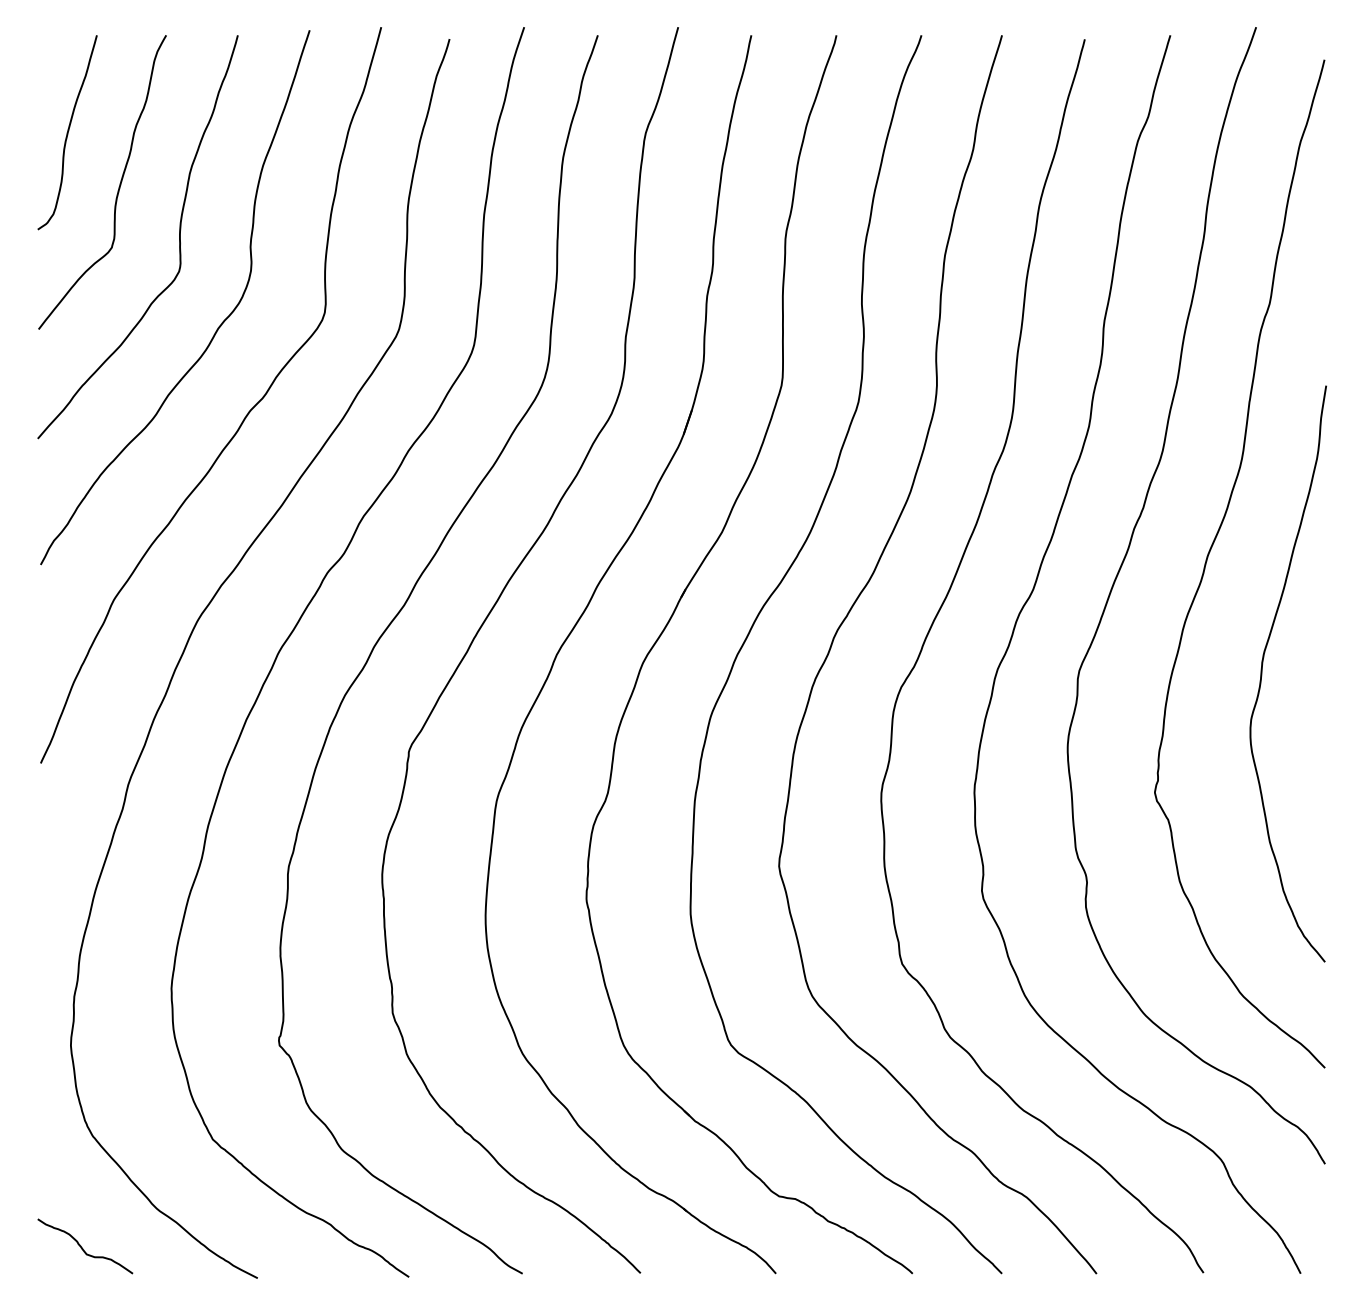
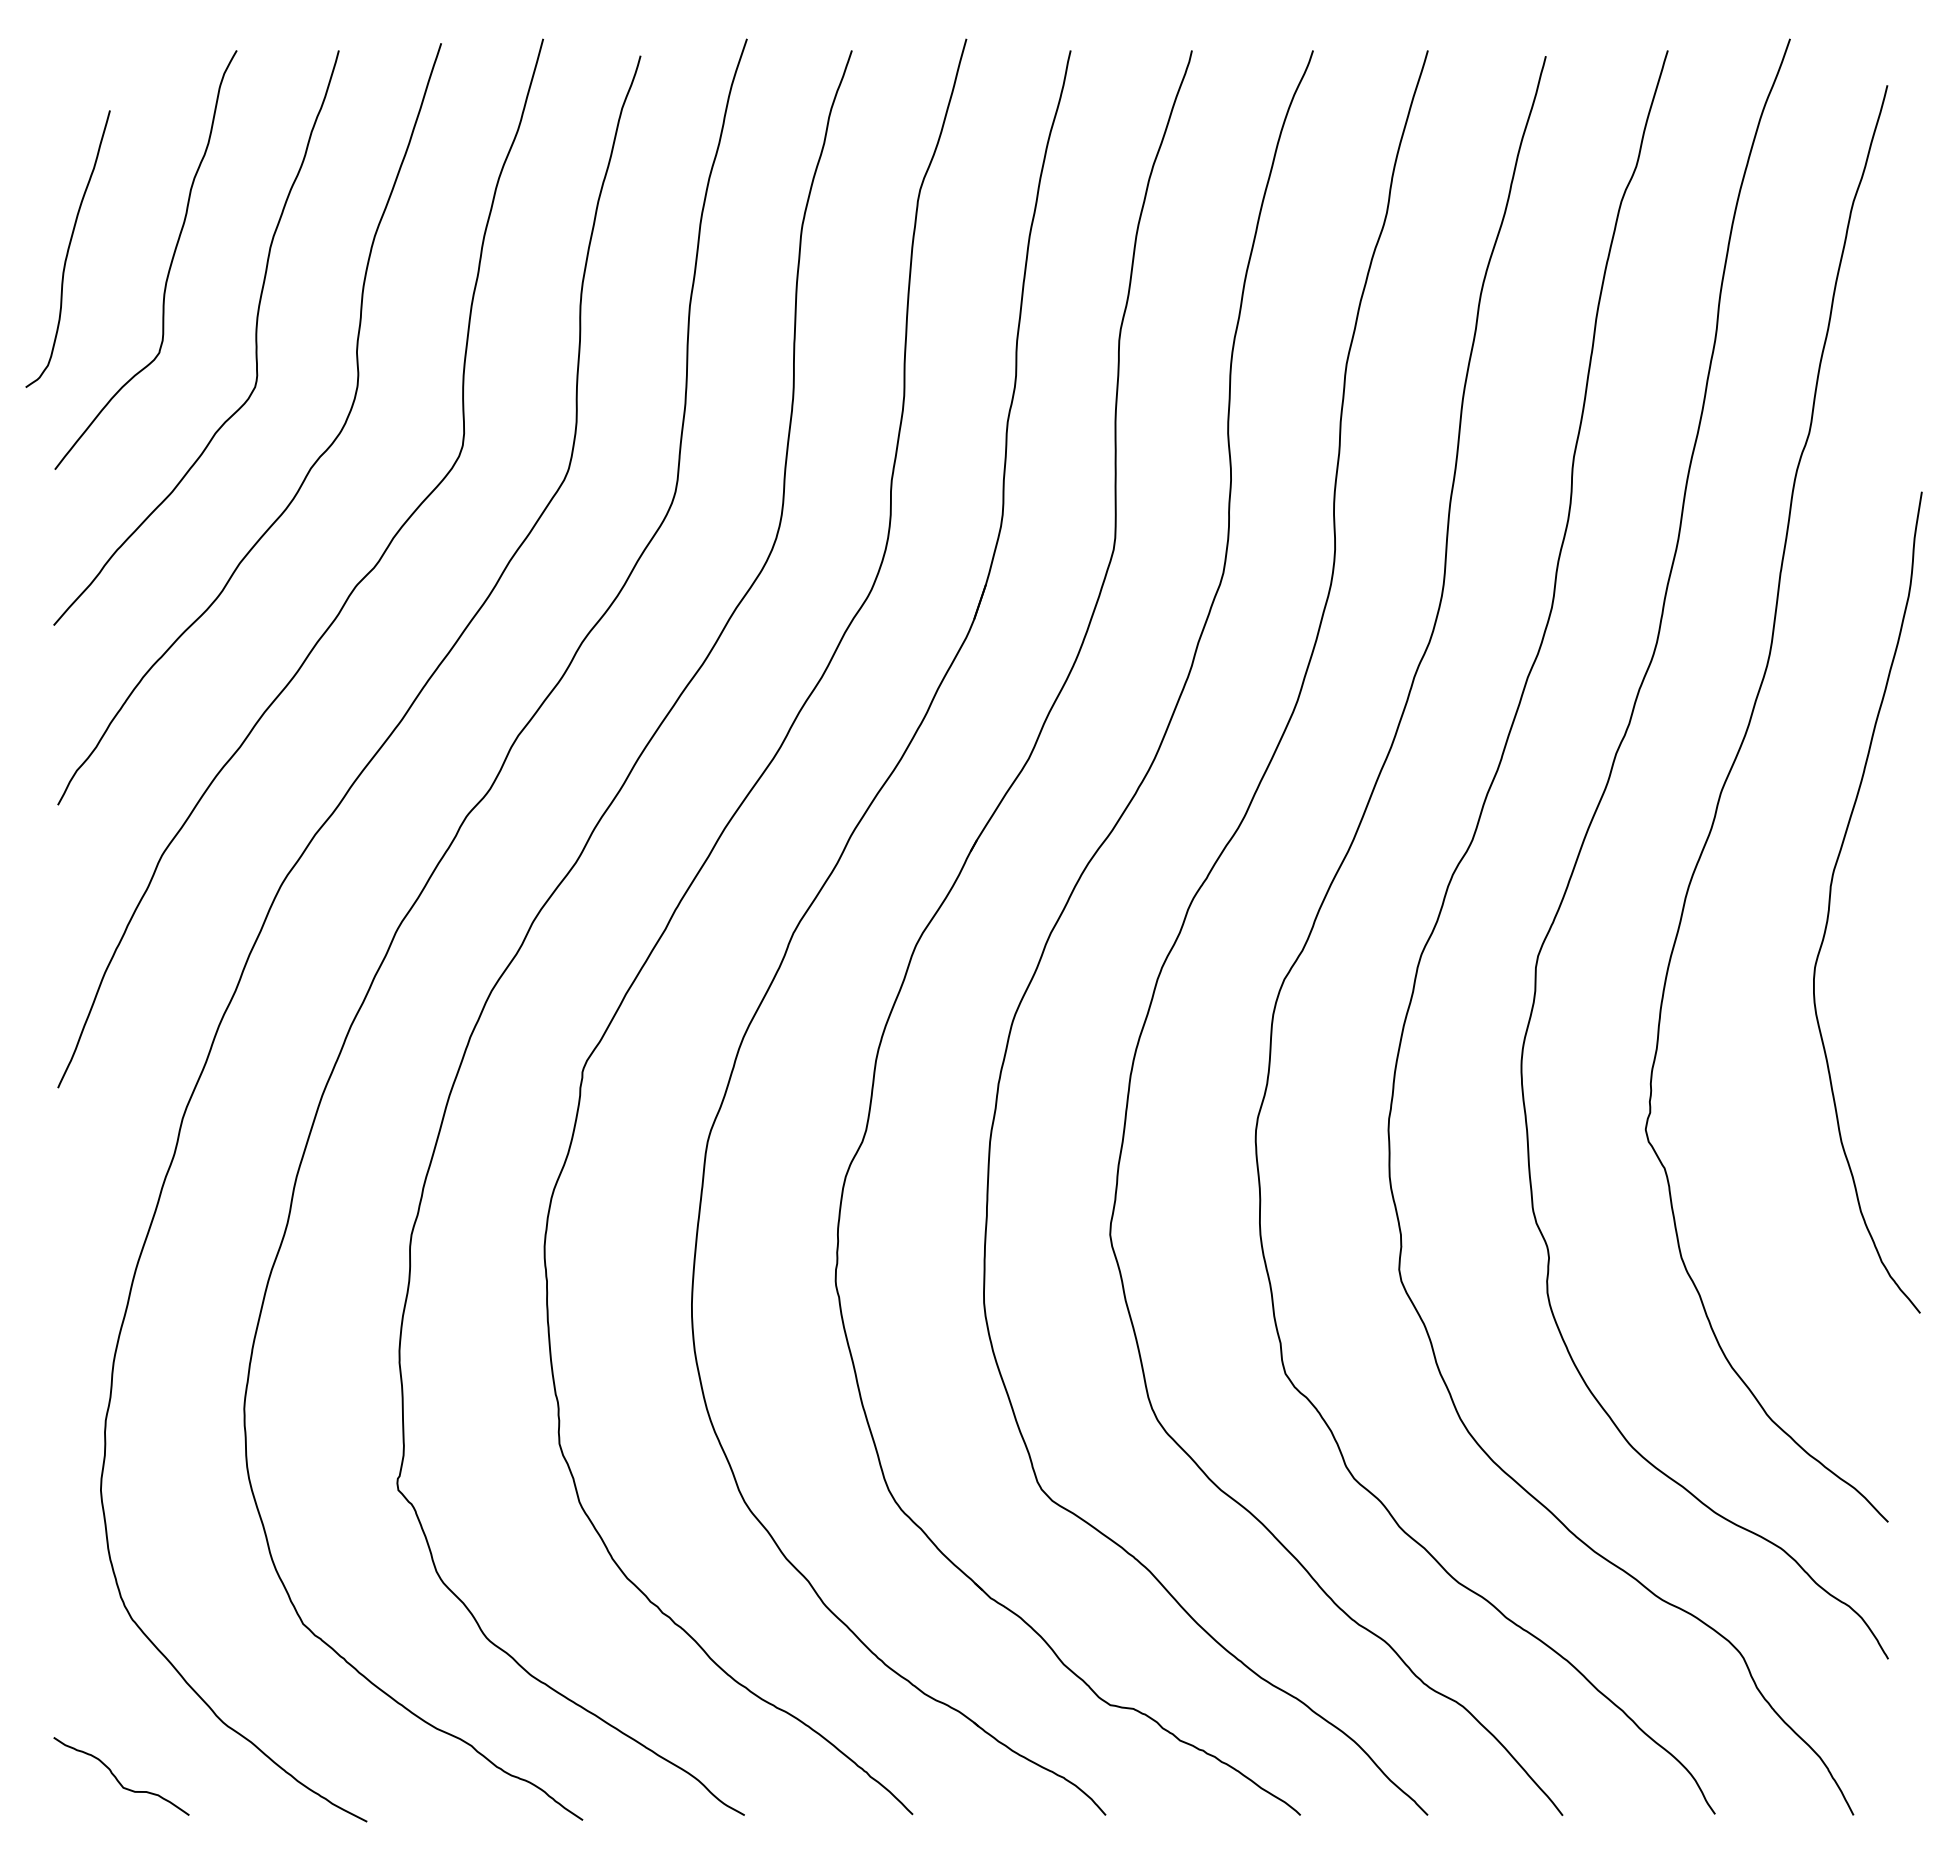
curve: (67, 132) -> (67, 248), moved
curve: (1262, 673) -> (1830, 902), moved

